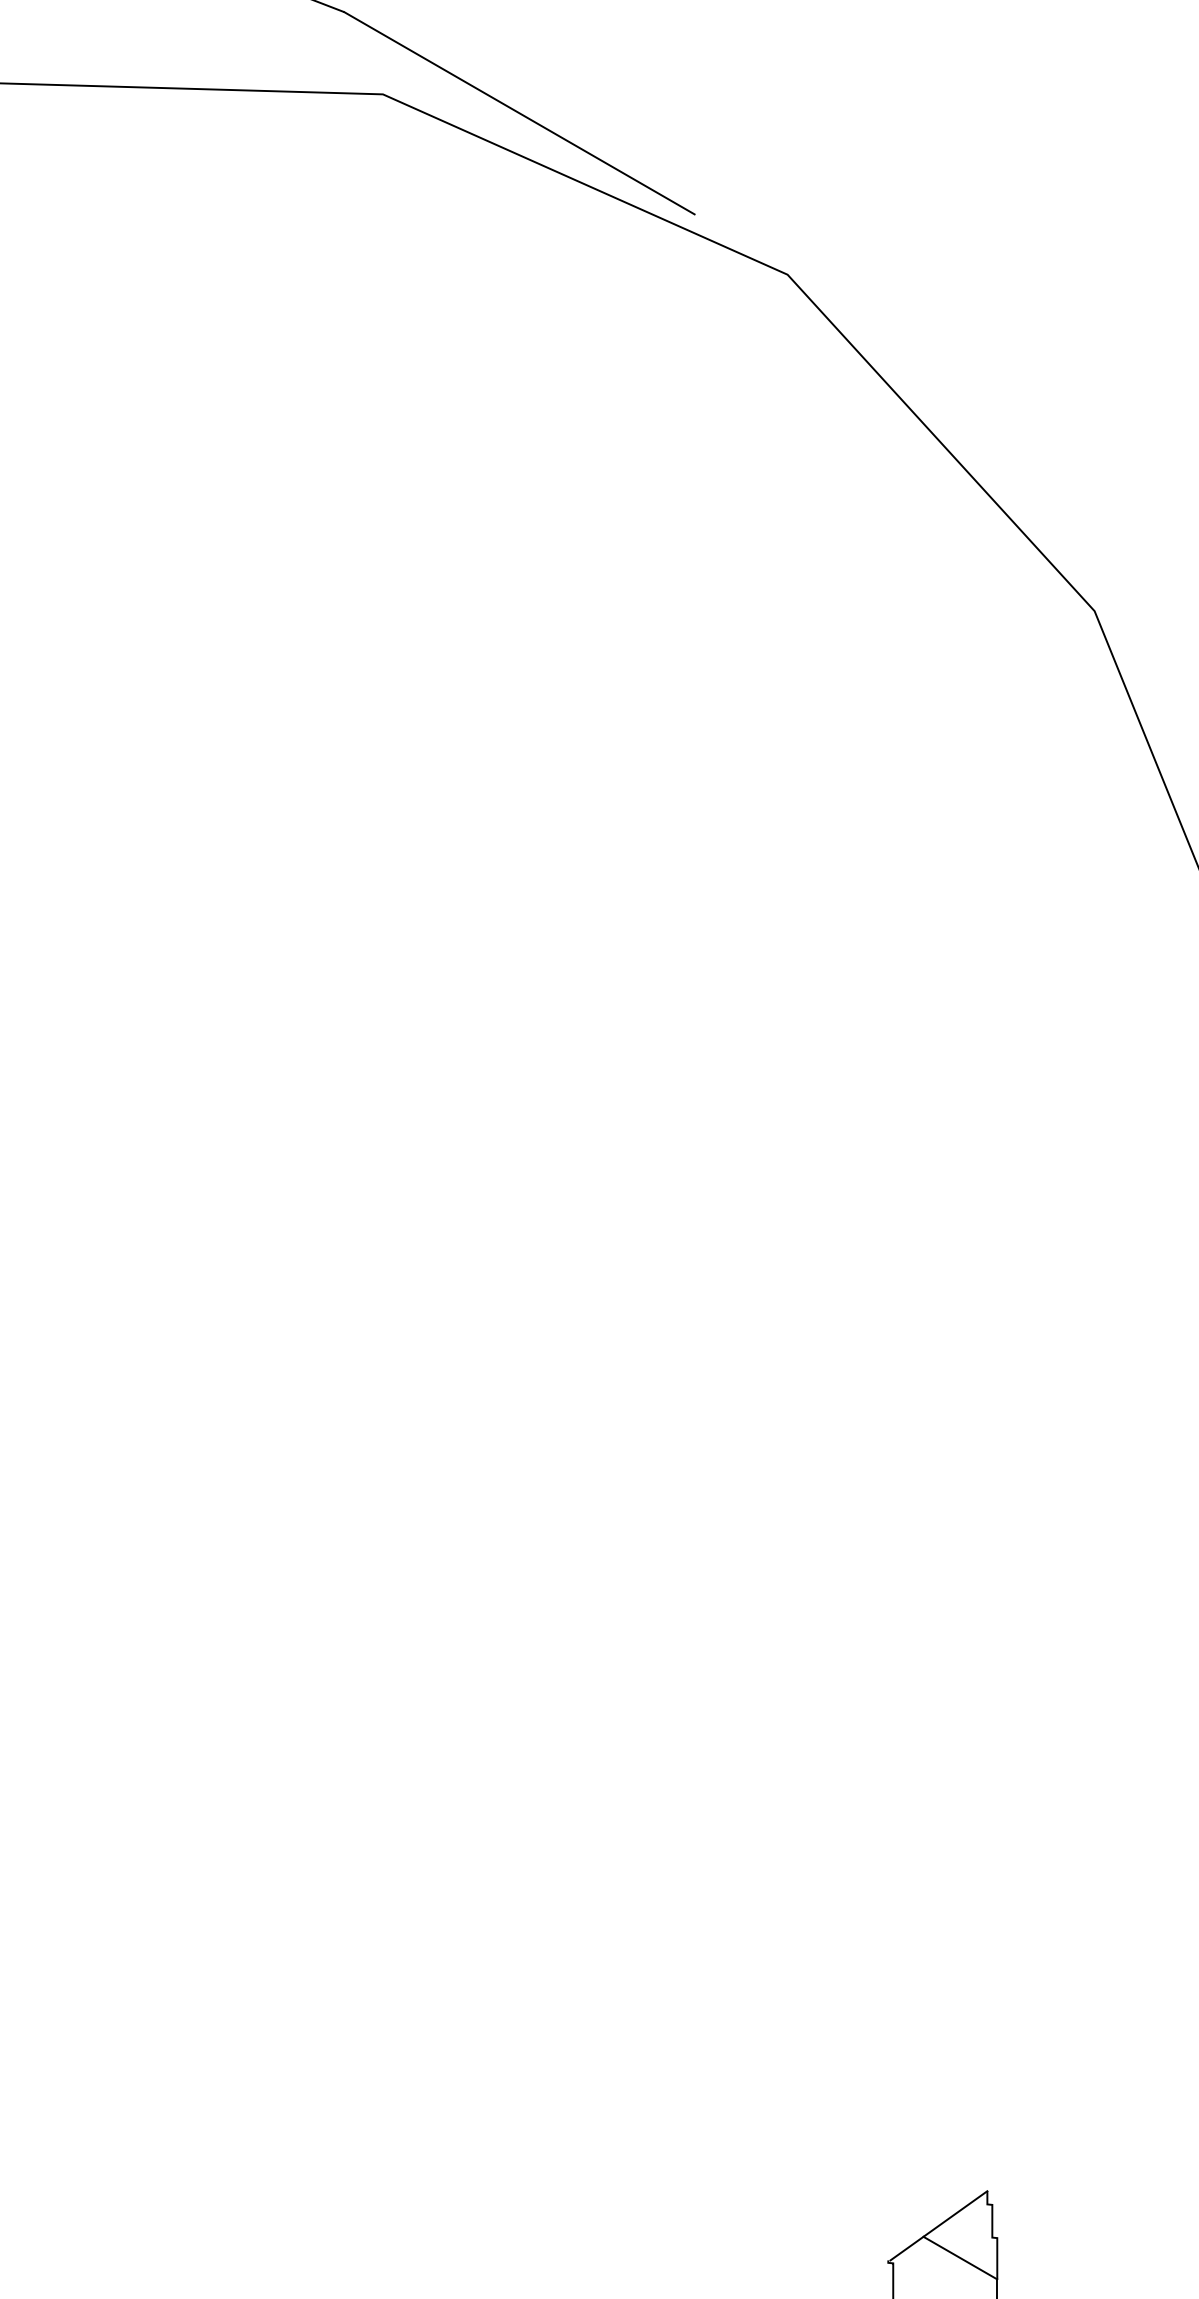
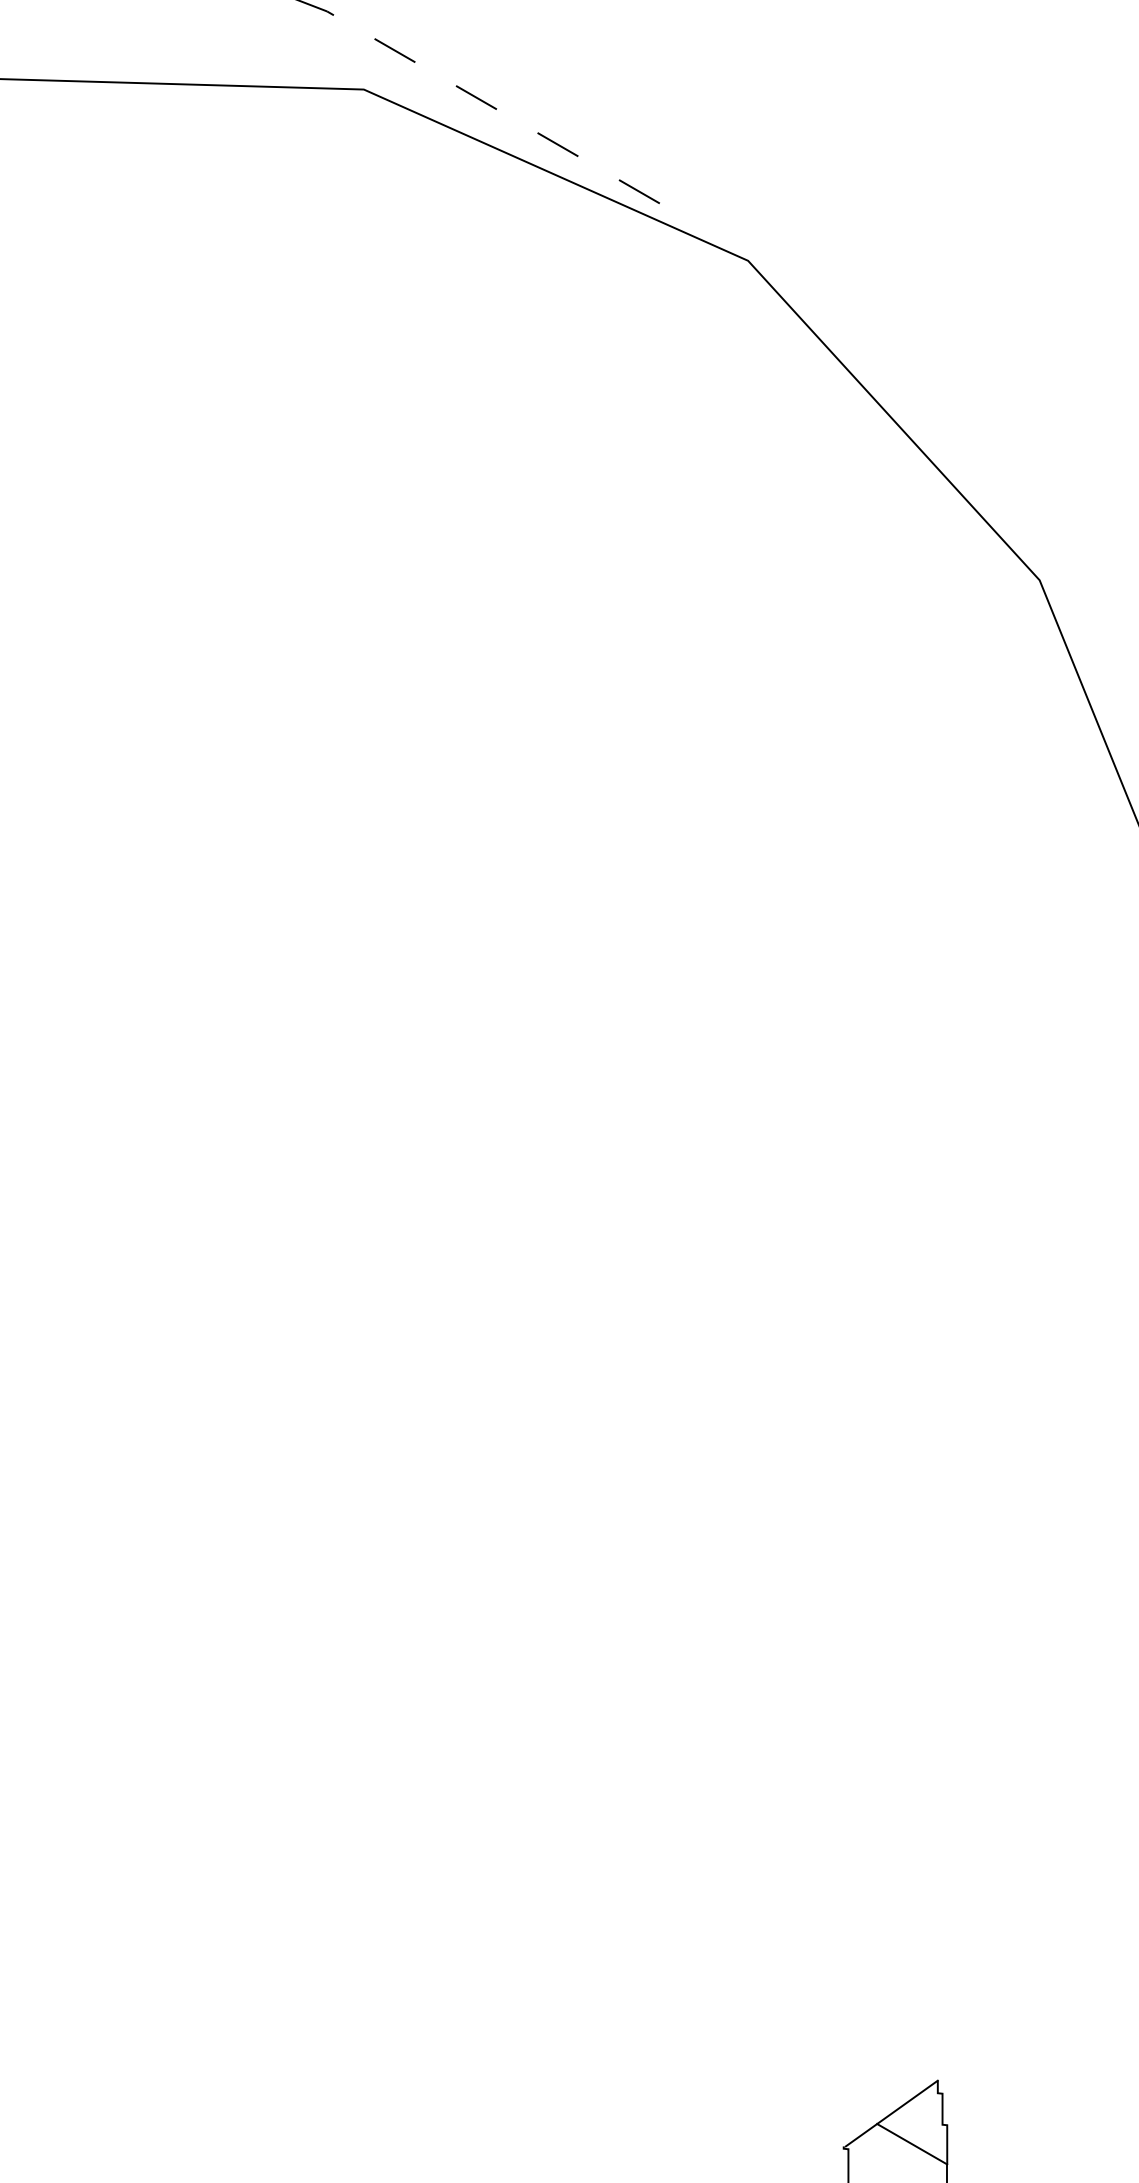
line: (519, 113) -> (493, 107), solid -> dashed

